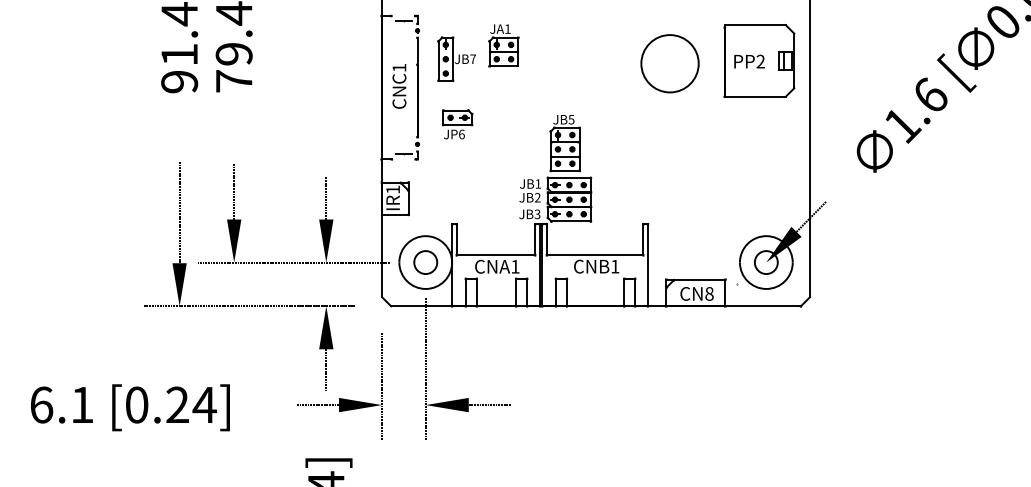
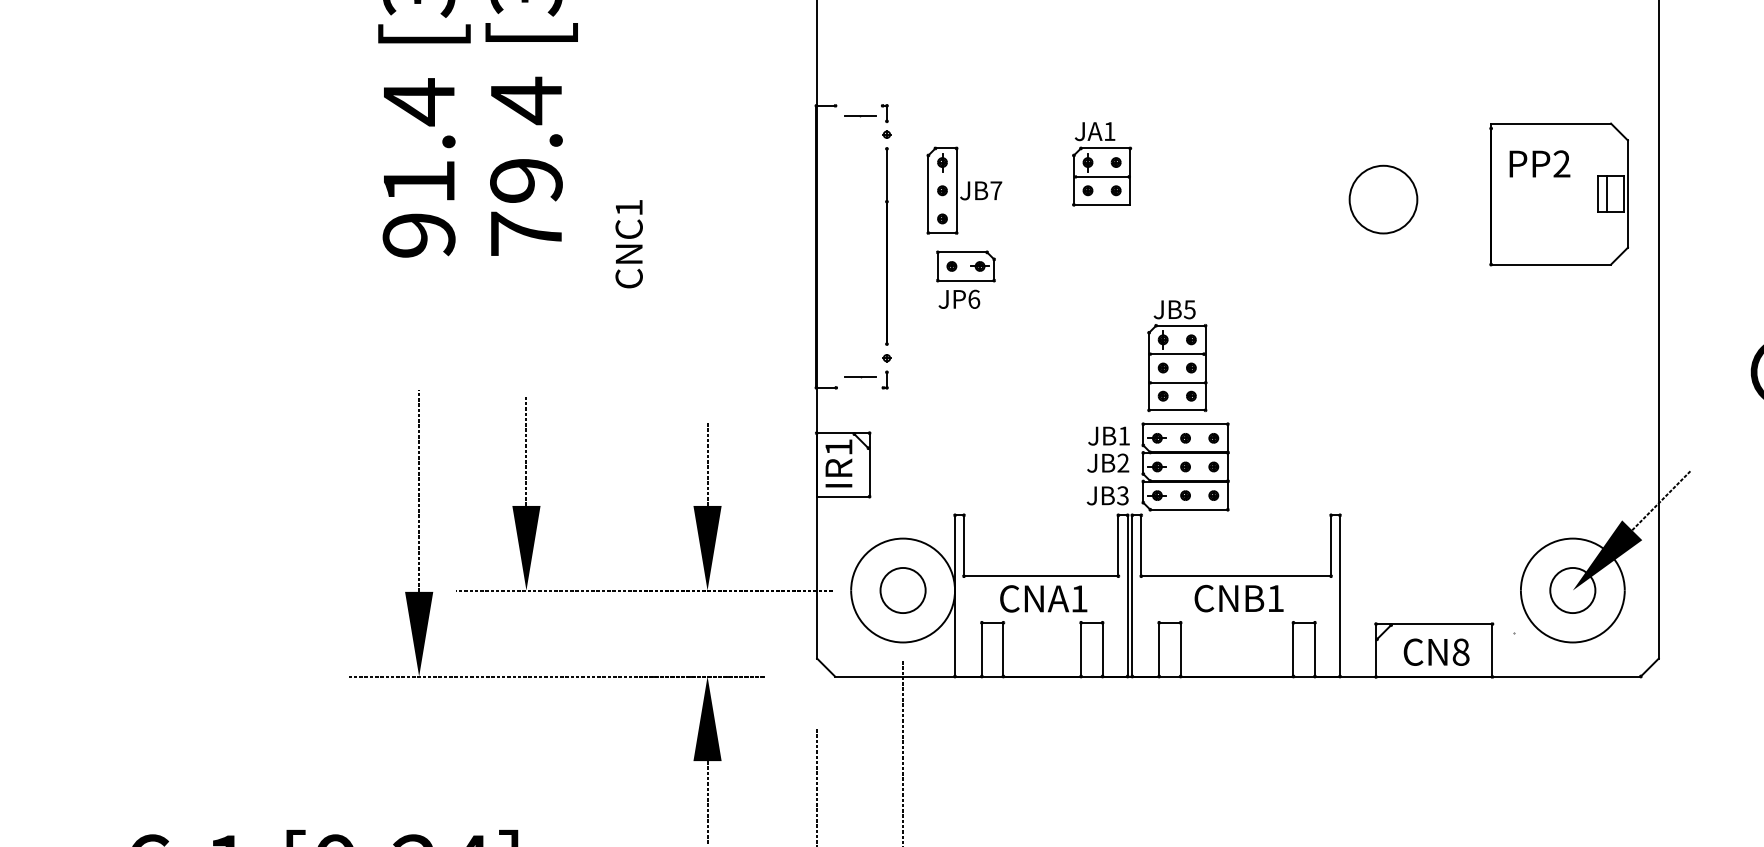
part: (503, 45) -> (1101, 163), moved
text: (749, 61) -> (1539, 163), moved
circle: (669, 63) -> (1382, 199), size x0.6
text: (399, 86) -> (629, 244), moved
part: (457, 124) -> (965, 279), moved

